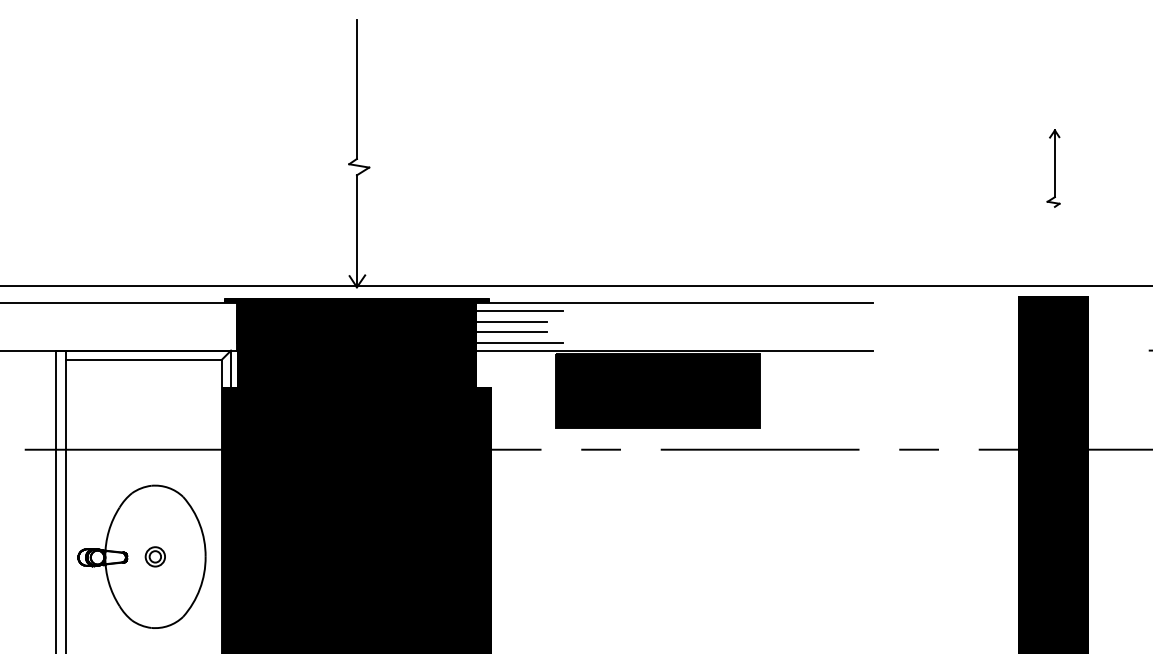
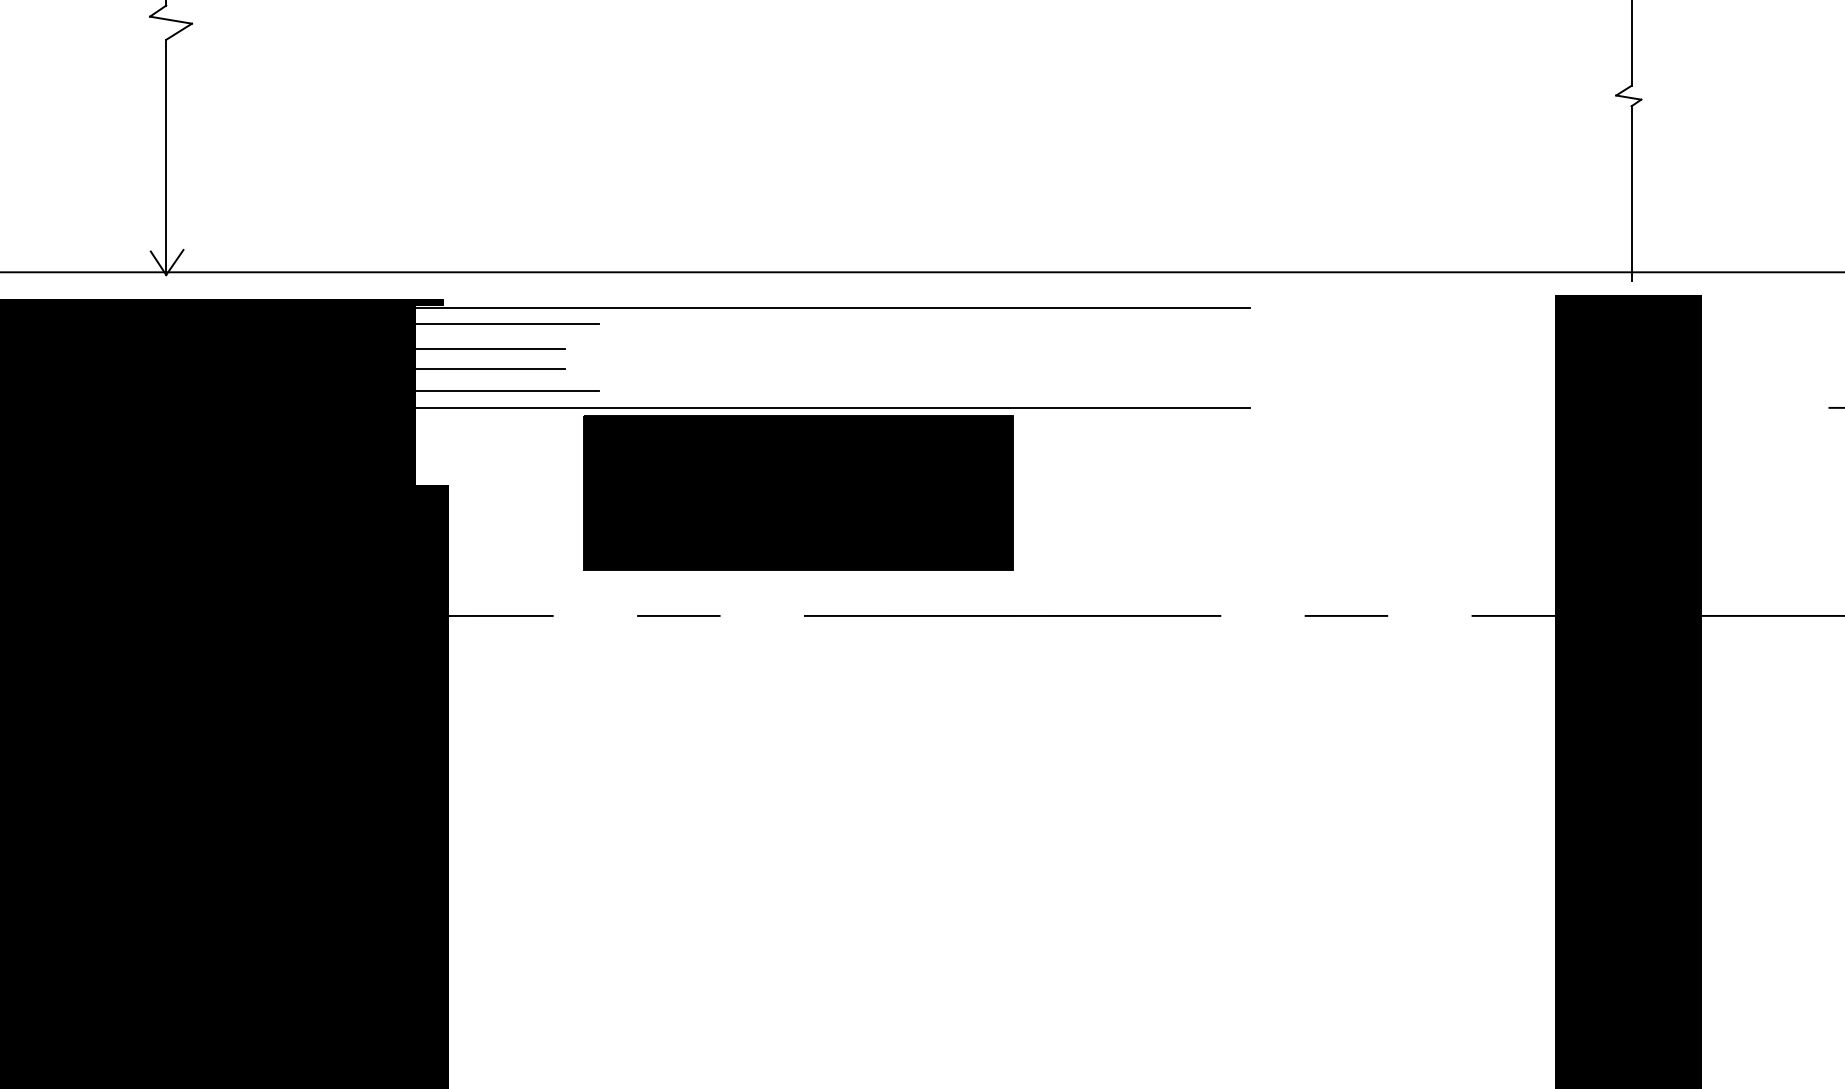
line: (1054, 247) -> (1630, 191), added

